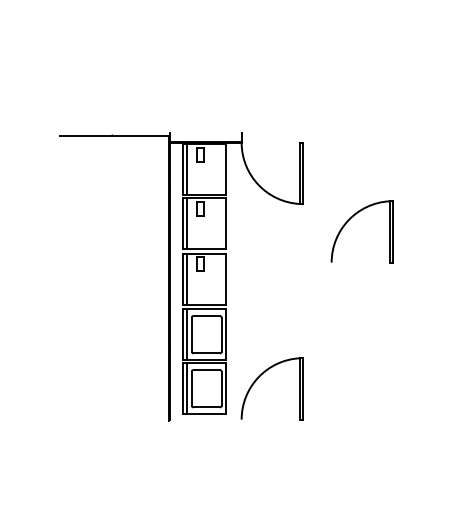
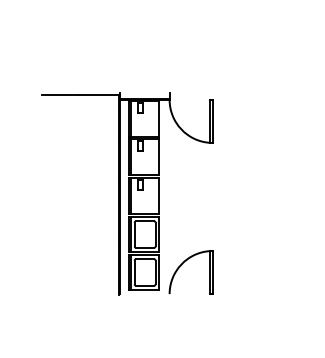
part: (350, 219) -> (245, 153), removed

